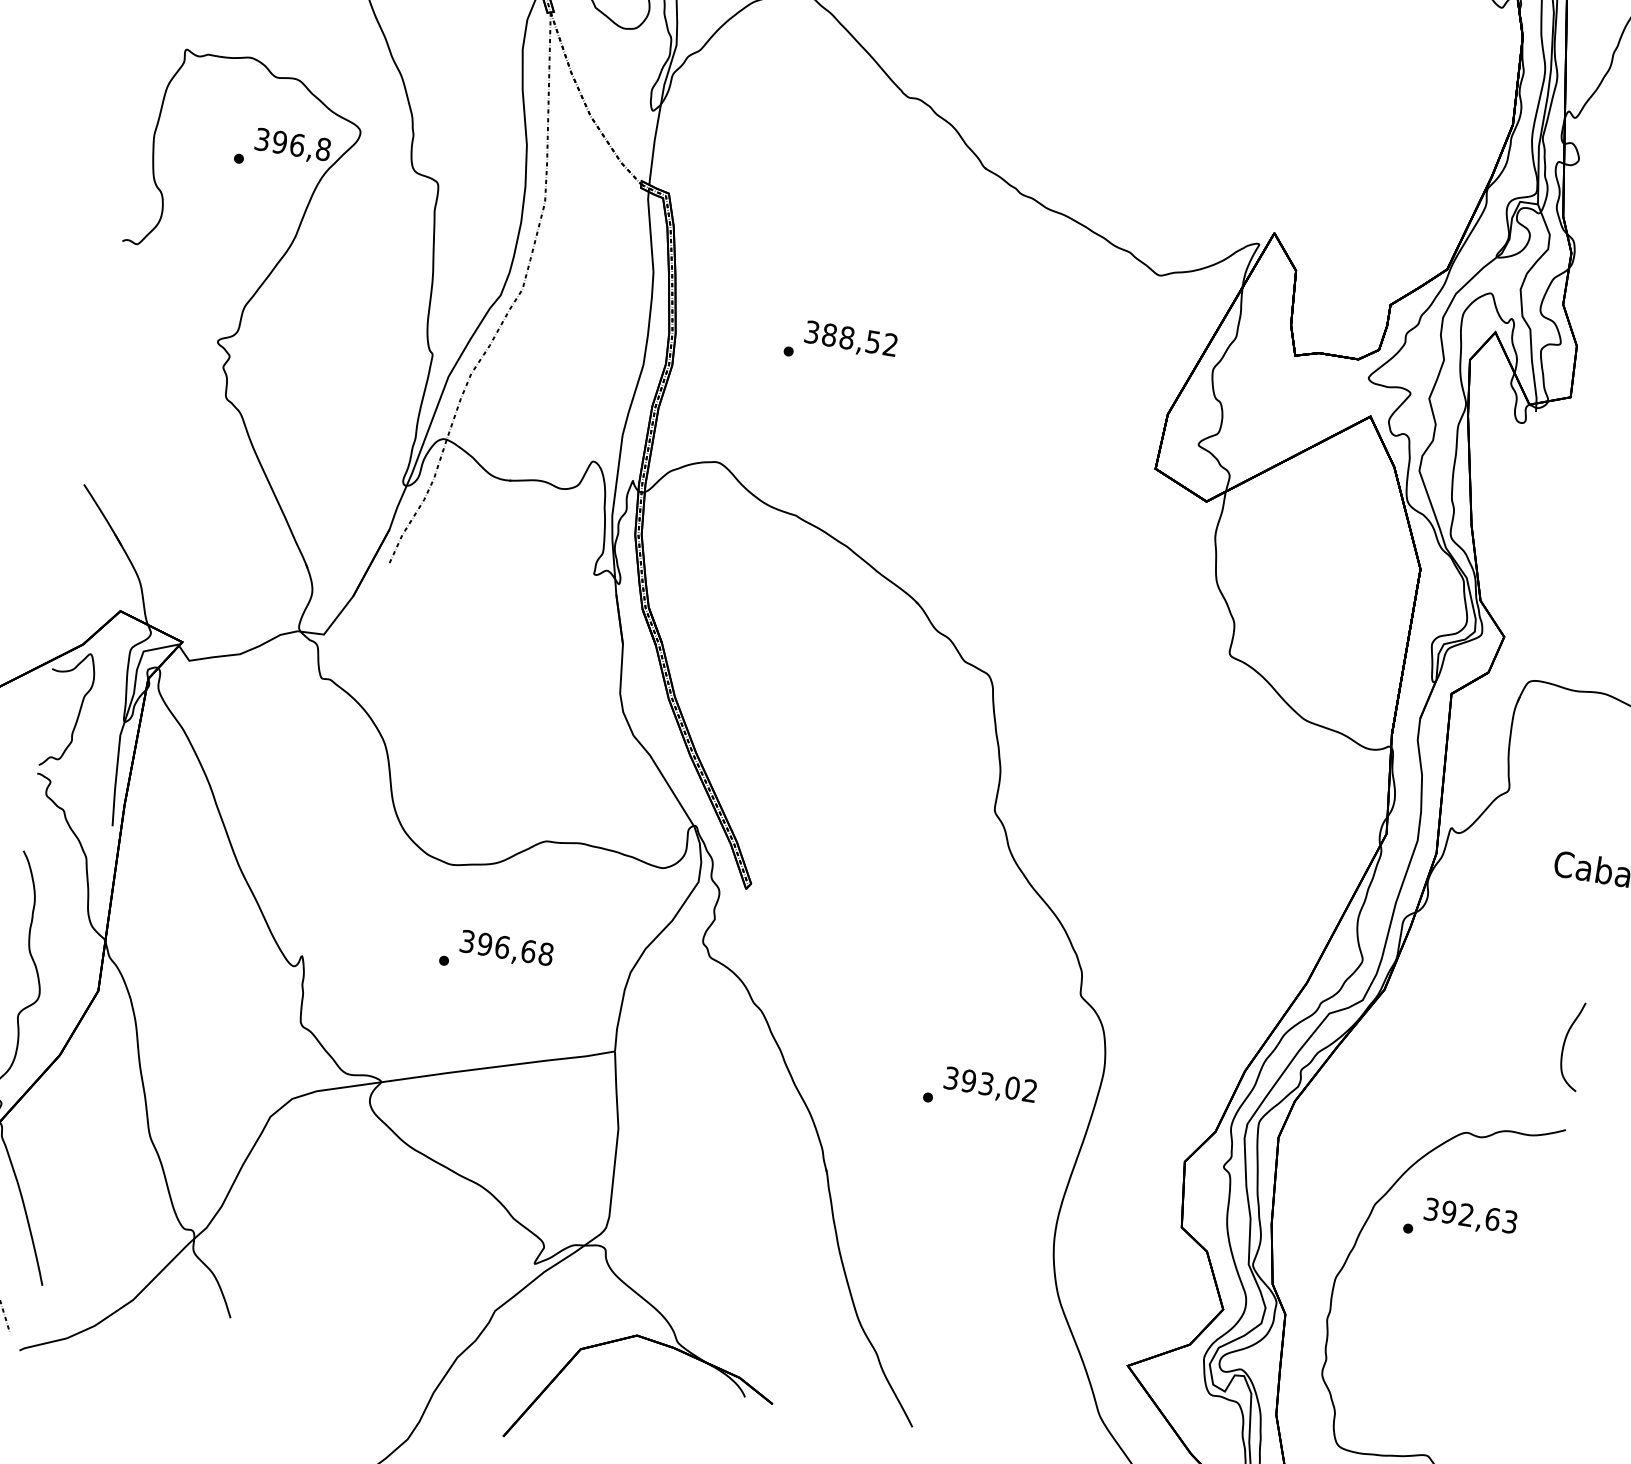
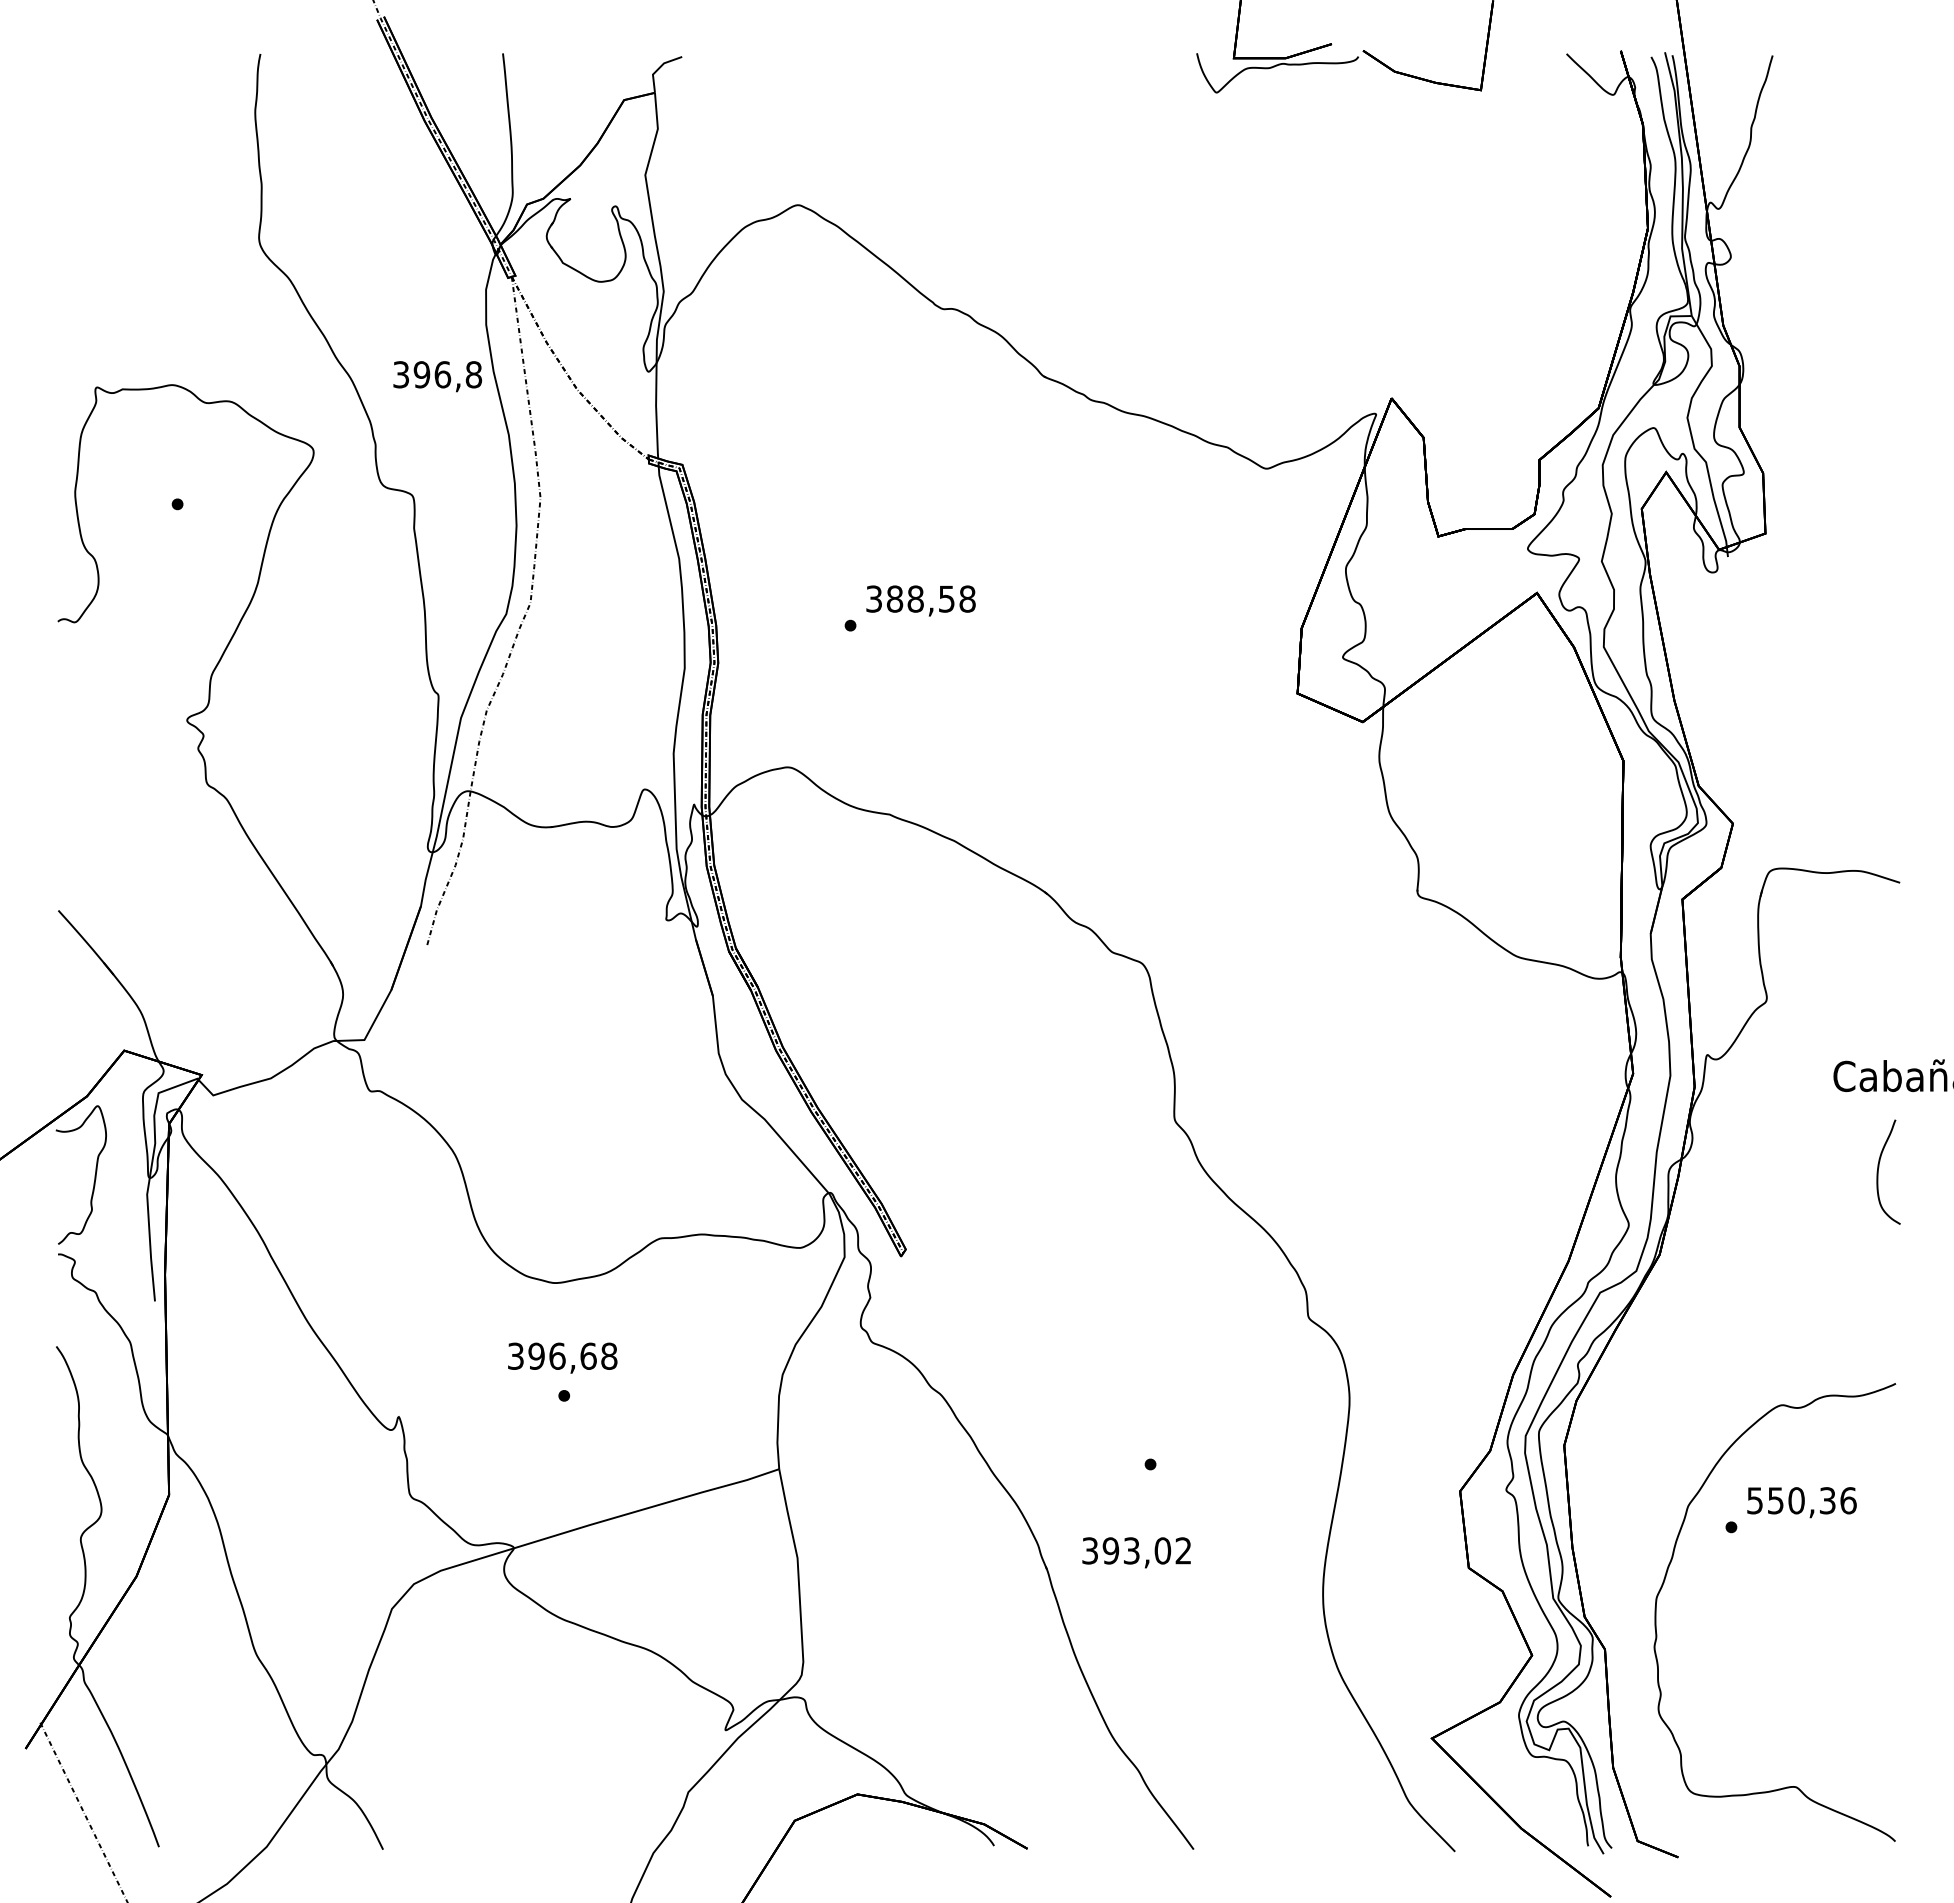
text: (292, 145) -> (437, 376), moved
text: (890, 344) -> (967, 598), 388,52 -> 388,58
text: (506, 948) -> (562, 1357), moved
curve: (1565, 1040) -> (1879, 1167), moved
text: (990, 1085) -> (1136, 1552), moved
text: (1470, 1215) -> (1801, 1500), 392,63 -> 550,36

